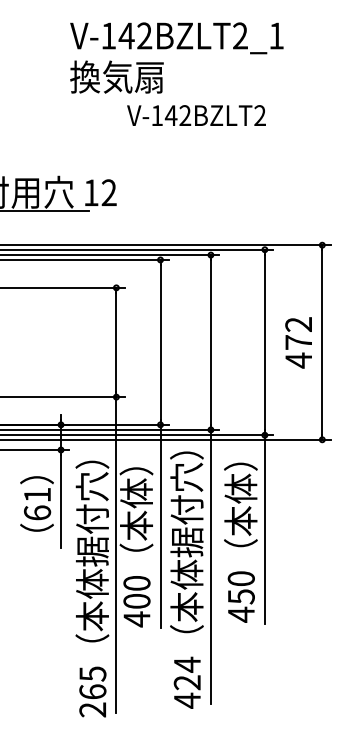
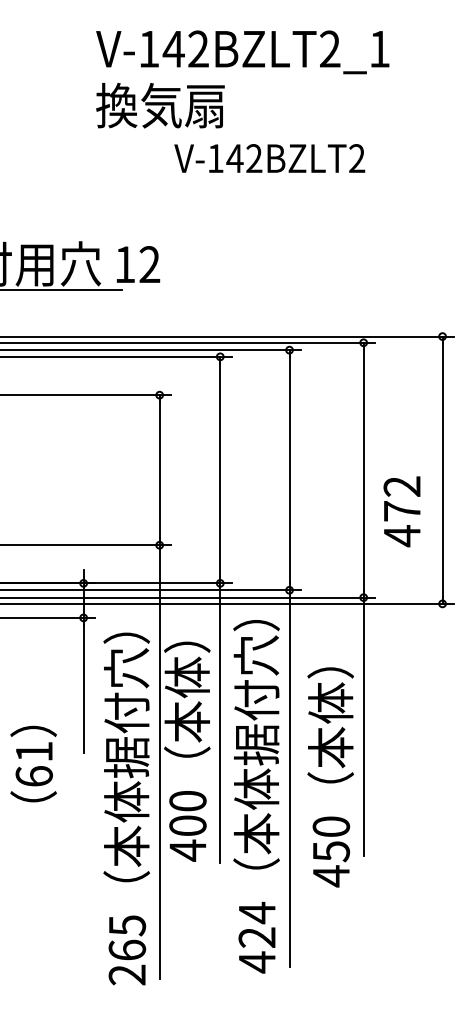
text: (298, 342) -> (401, 511), moved
text: (36, 503) -> (33, 763), moved
text: (240, 542) -> (330, 777), moved

